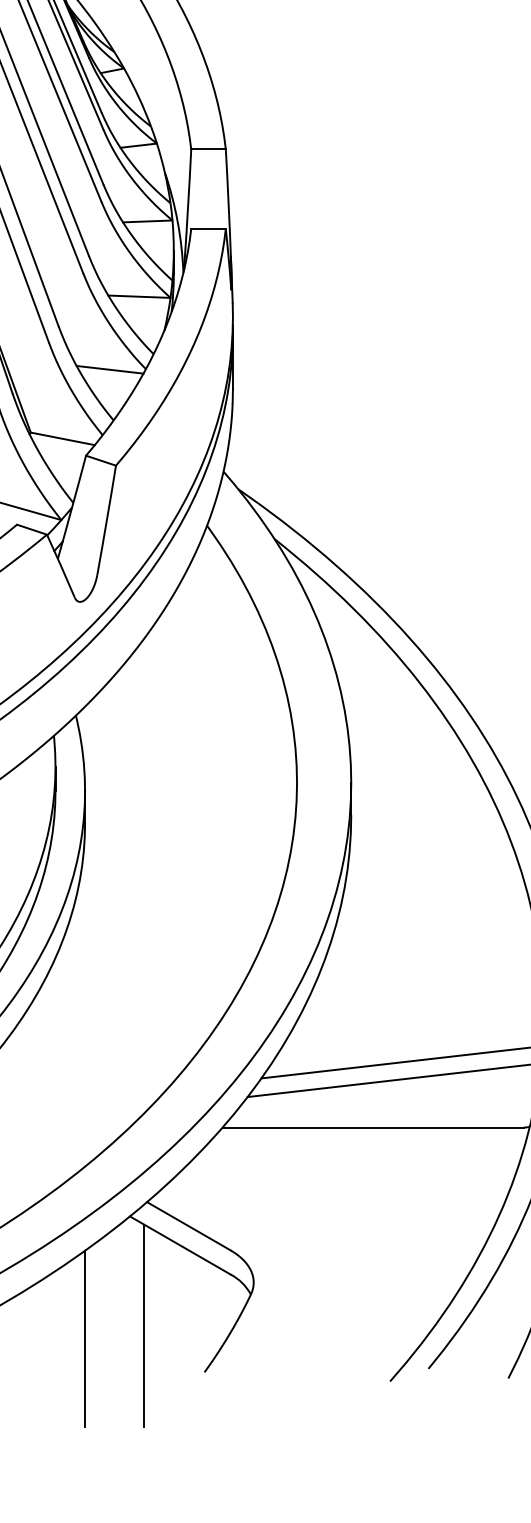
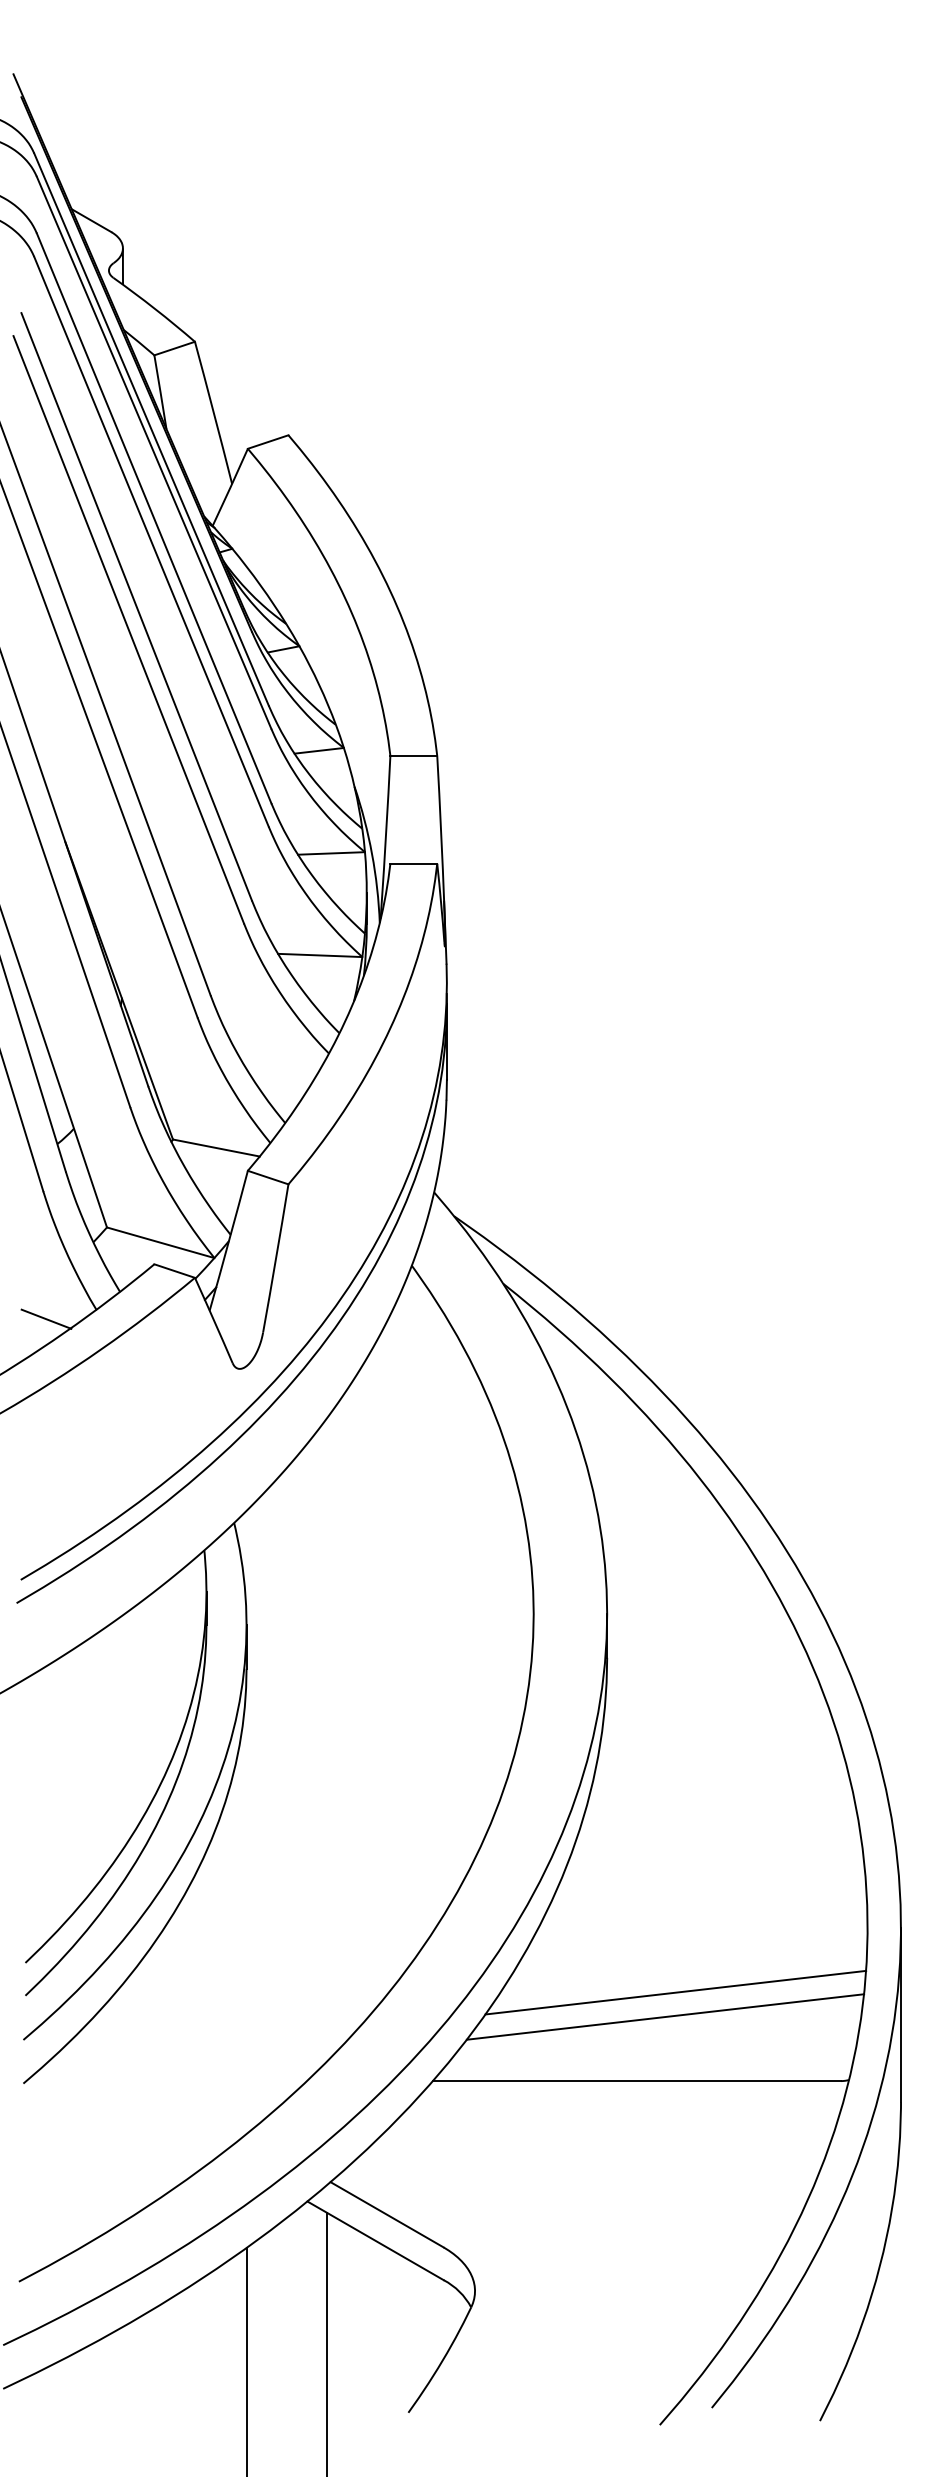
line: (110, 369) -> (280, 1054), removed

